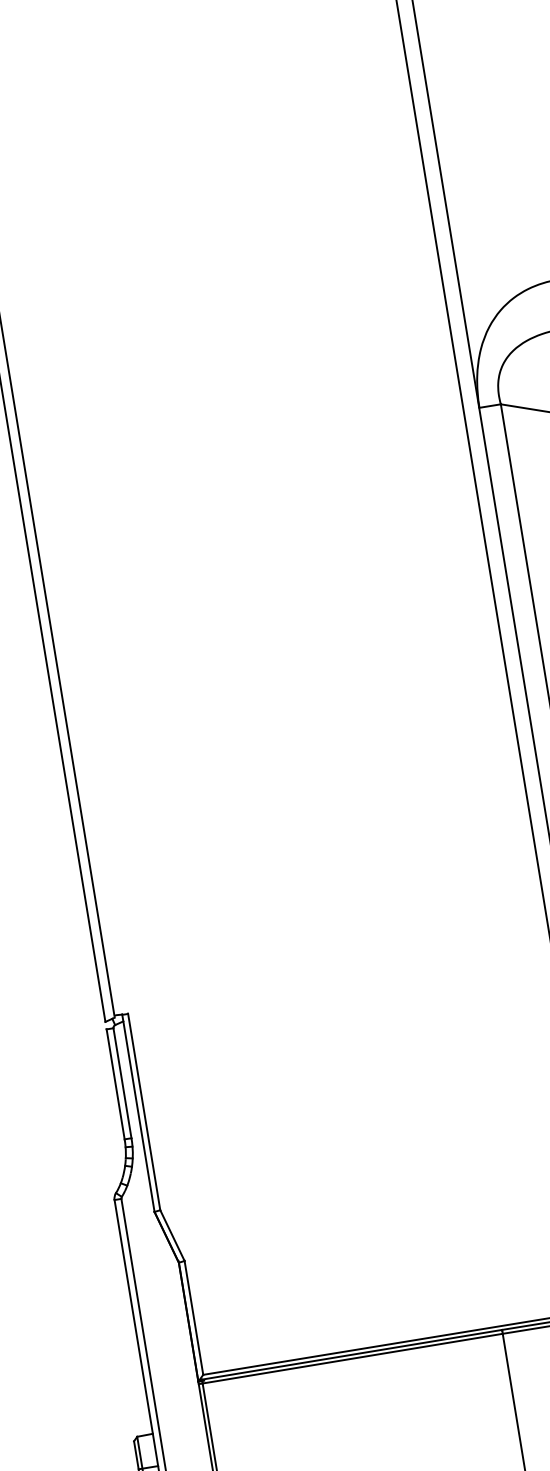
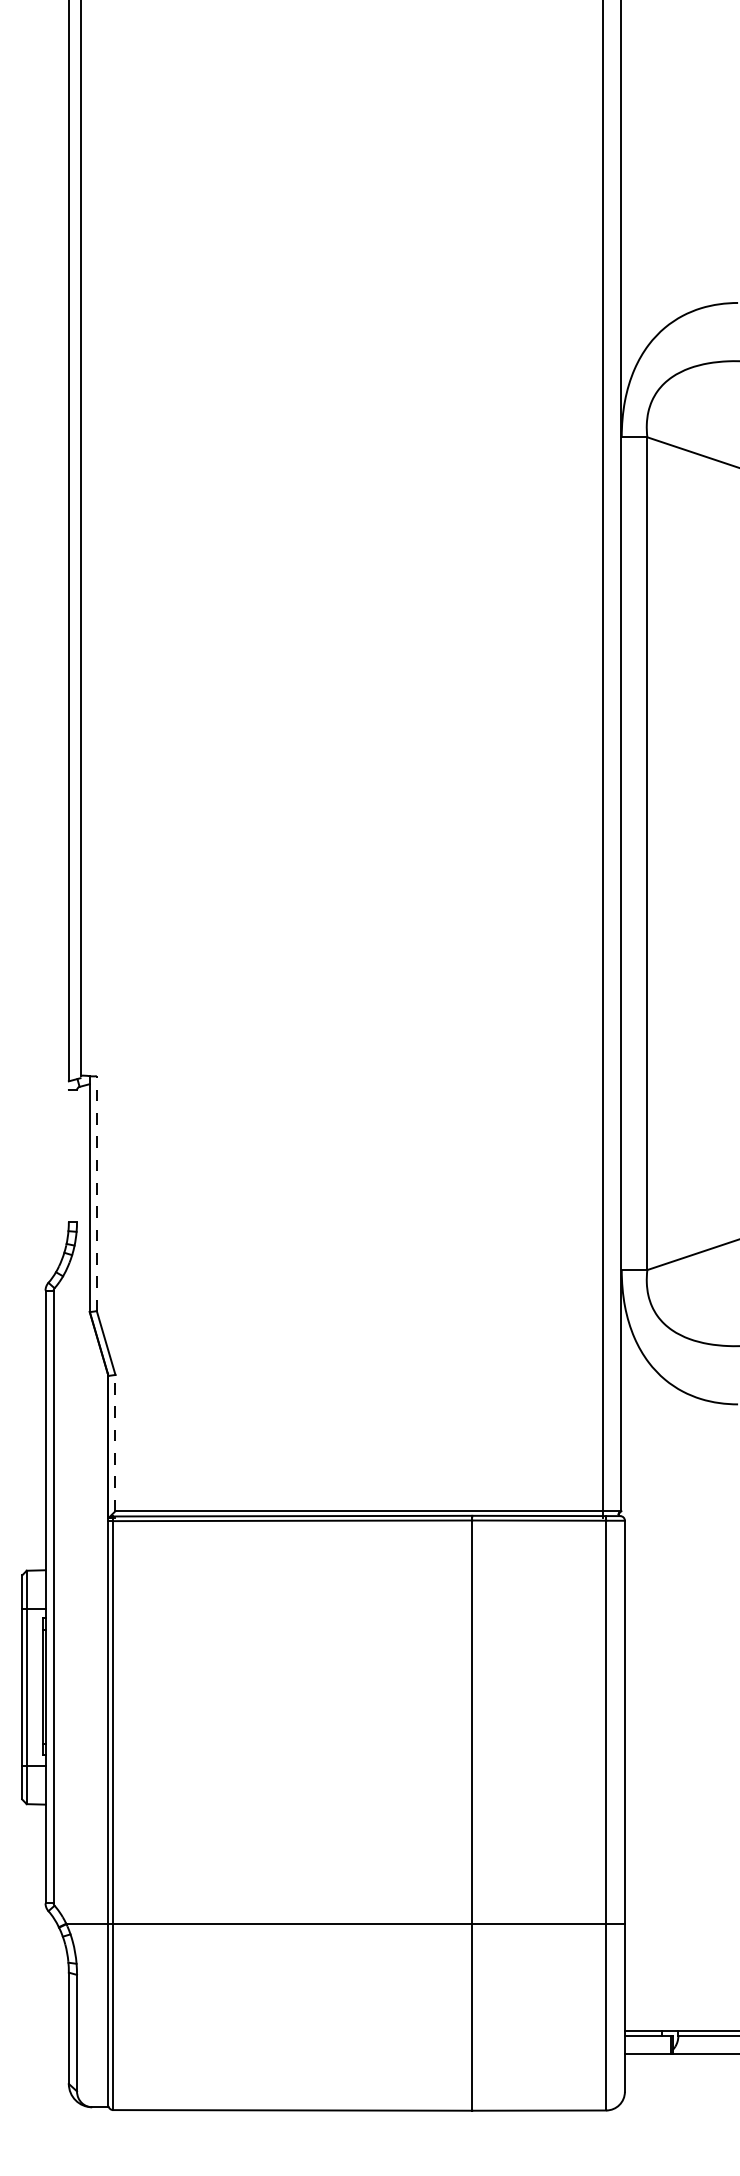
line: (122, 1082) -> (77, 1155), removed
line: (115, 1083) -> (68, 1155), removed
line: (143, 1111) -> (96, 1193), solid -> dashed
line: (193, 1317) -> (115, 1442), solid -> dashed

